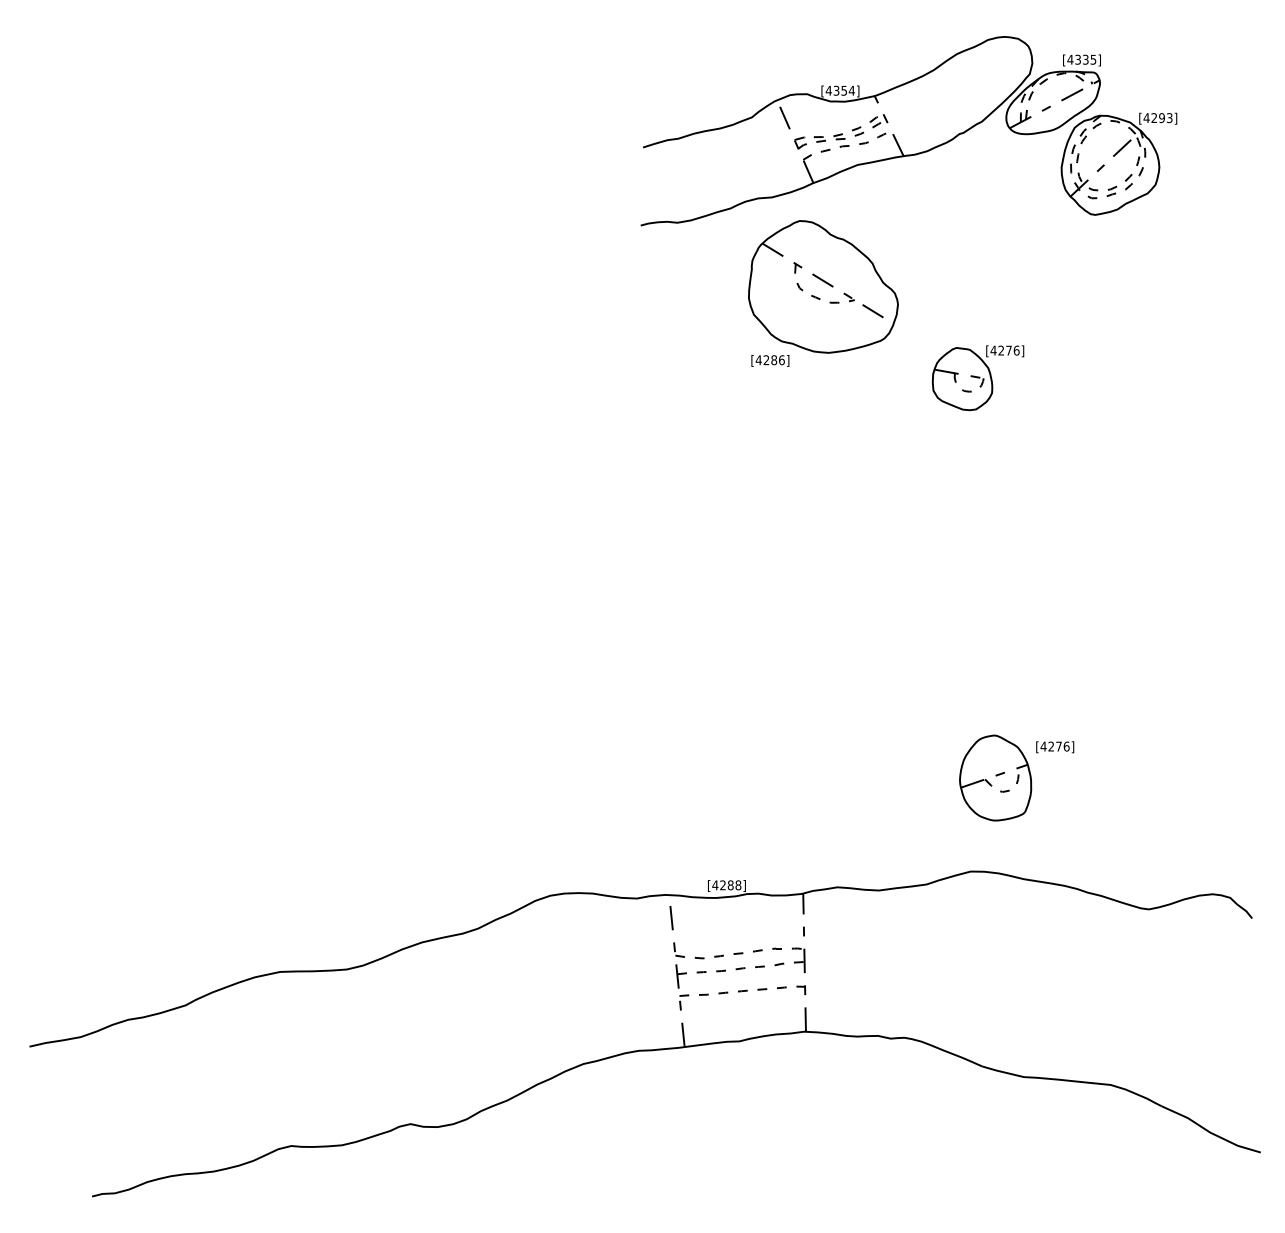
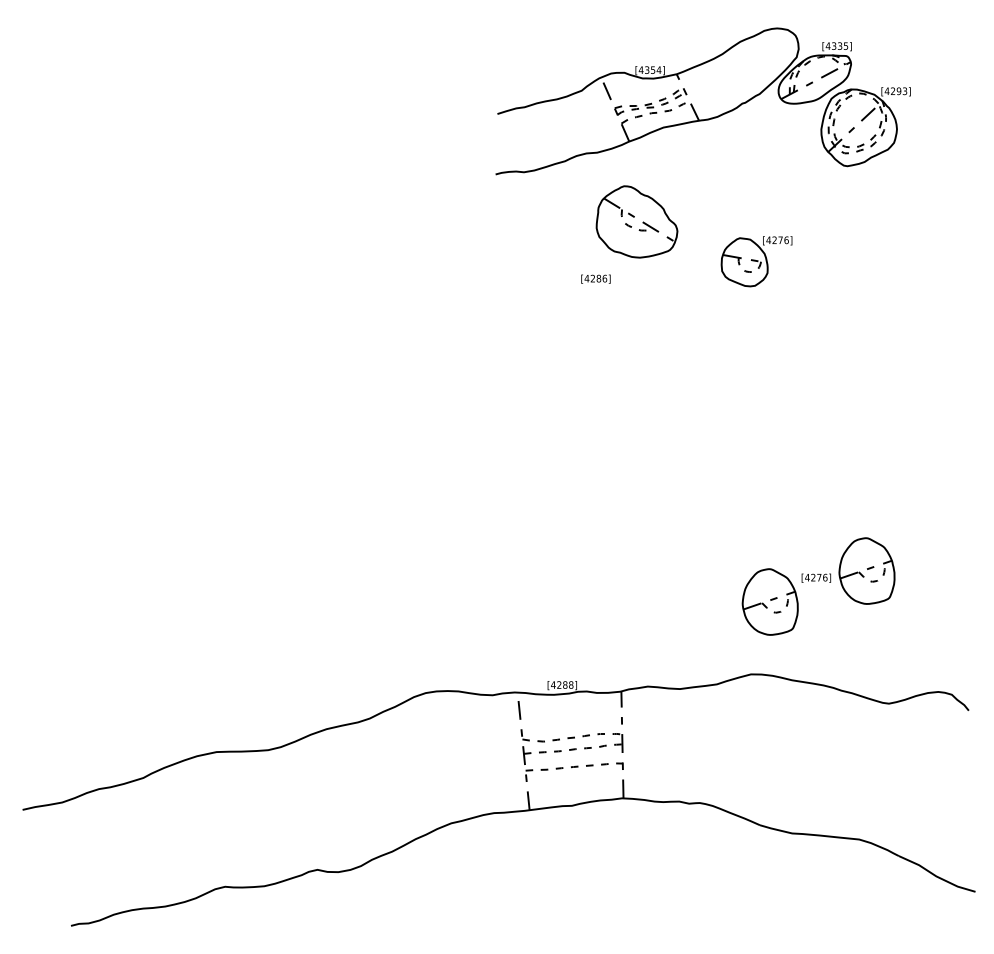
part: (823, 286) -> (637, 221), size x0.7
part: (977, 378) -> (756, 261), moved
part: (1120, 737) -> (866, 570), added

